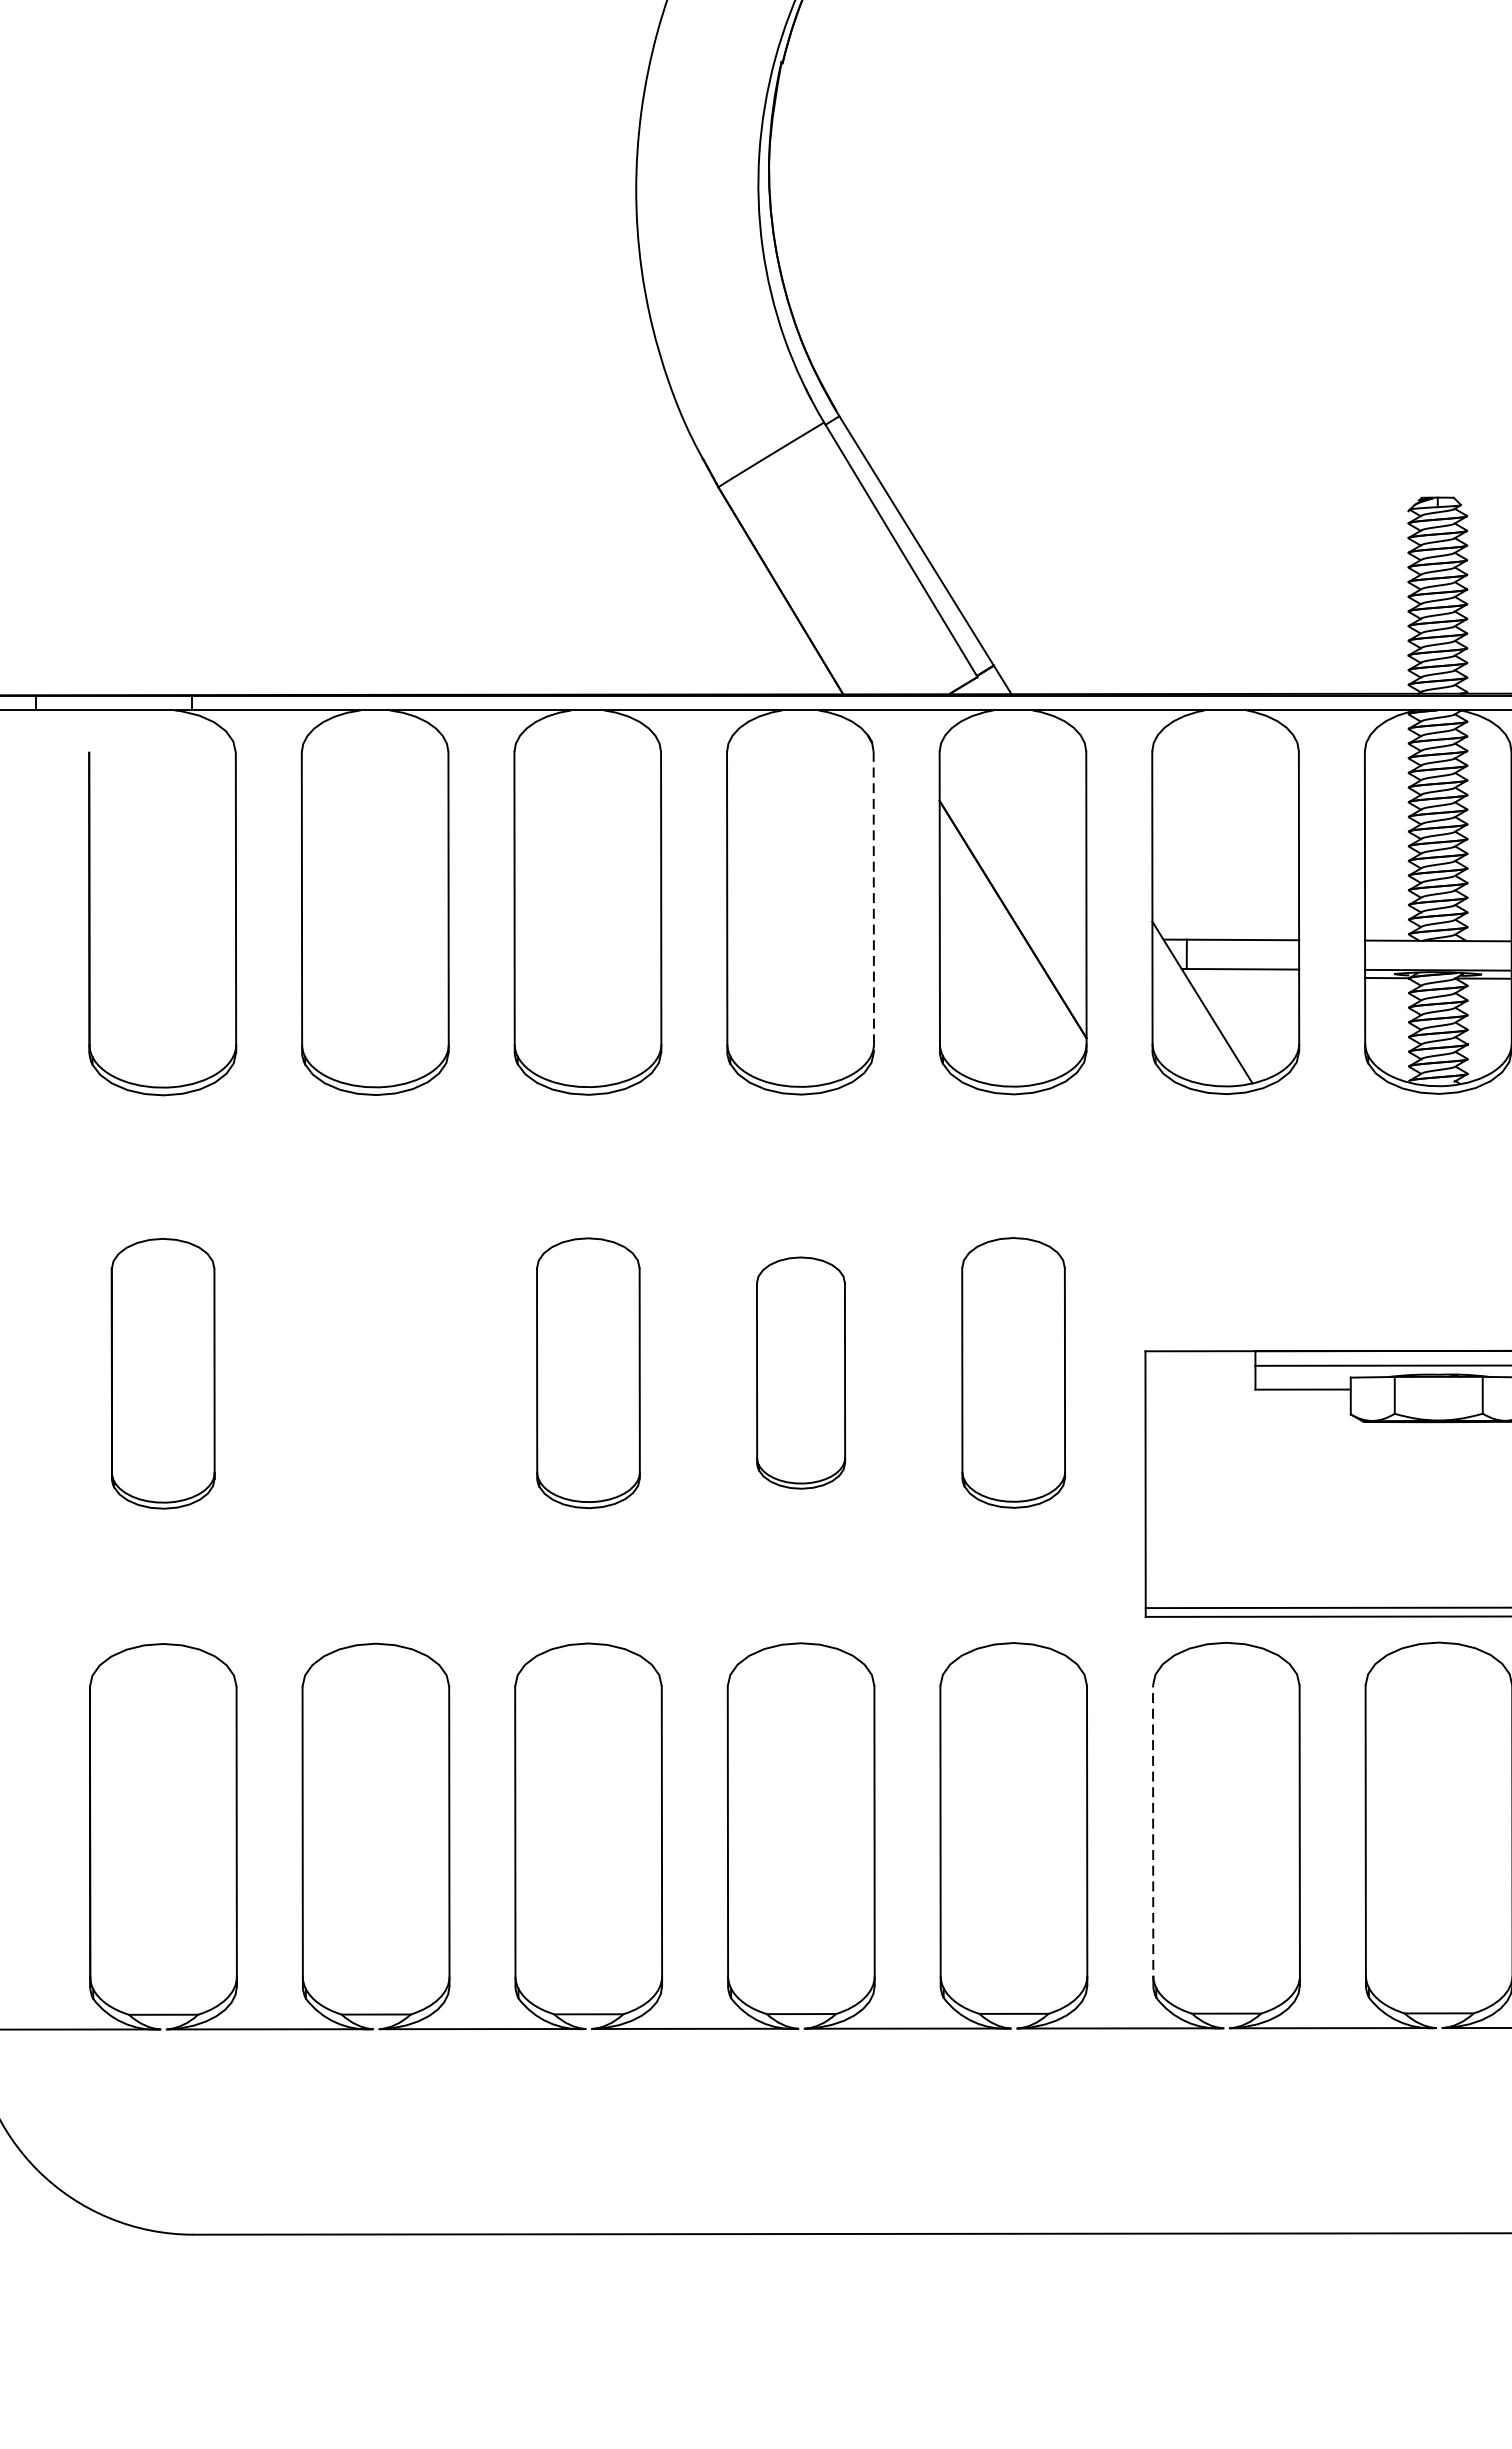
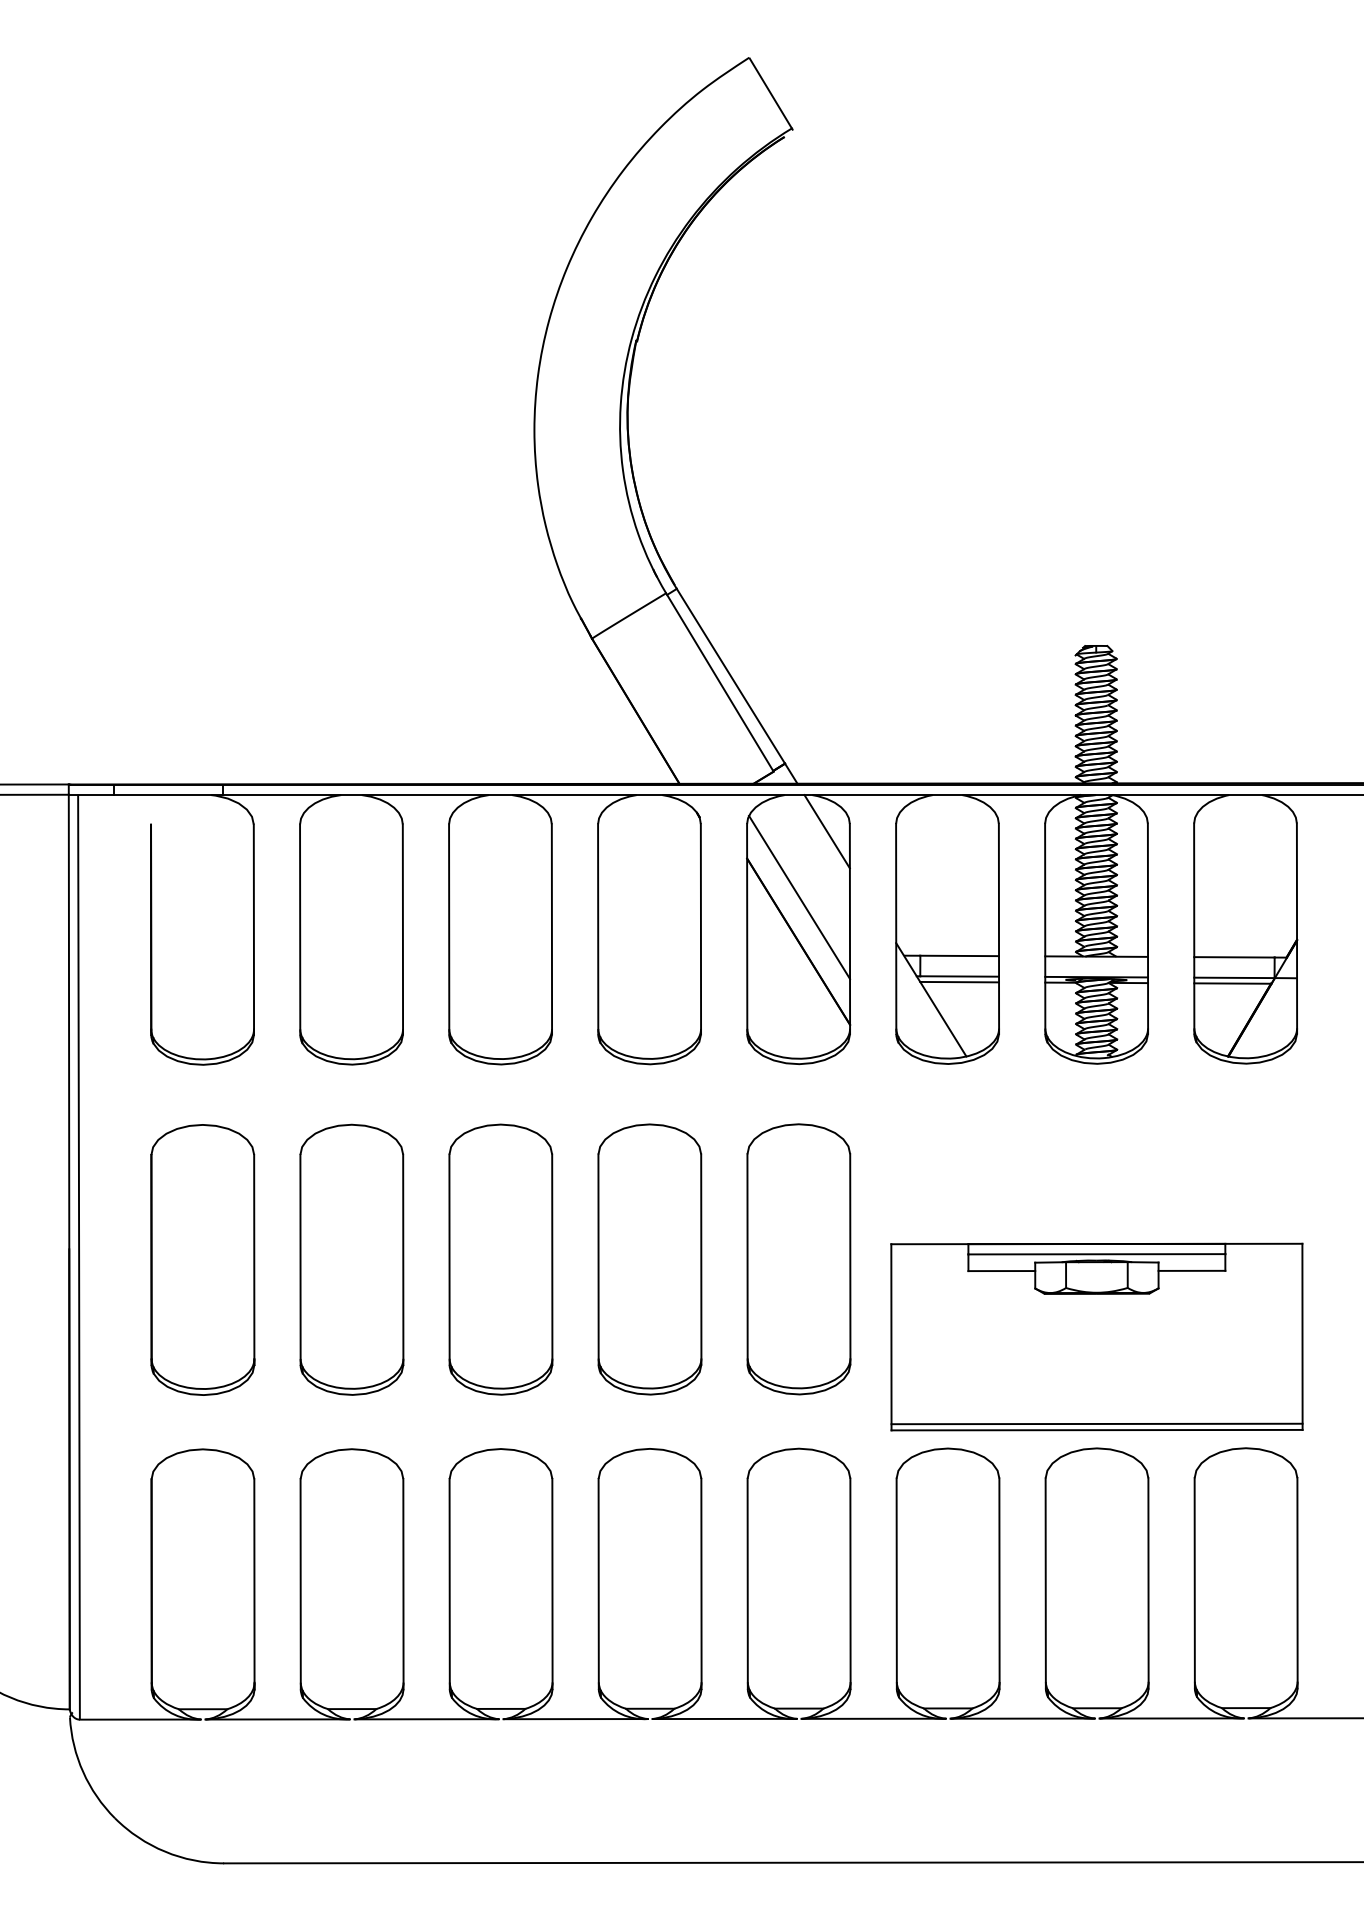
line: (1052, 762) -> (826, 831), added
line: (1014, 855) -> (799, 896), added
line: (873, 902) -> (700, 929), dashed -> solid
line: (1242, 976) -> (959, 981), added
part: (162, 1373) -> (202, 1259), size x1.43
part: (375, 1373) -> (351, 1259), added
part: (587, 1373) -> (500, 1259), size x1.43
part: (800, 1373) -> (649, 1259), size x1.67
part: (1012, 1373) -> (798, 1259), size x1.43
line: (1152, 1835) -> (896, 1583), dashed -> solid

